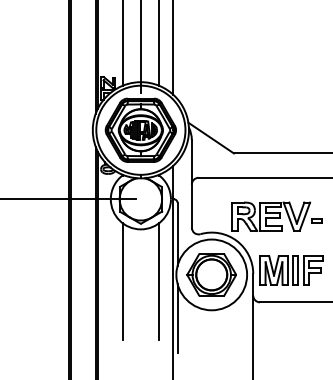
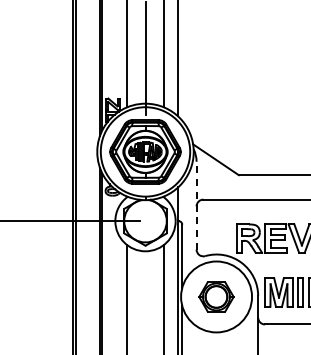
line: (191, 183) -> (196, 205), solid -> dashed
part: (211, 274) -> (216, 296), size x0.7

